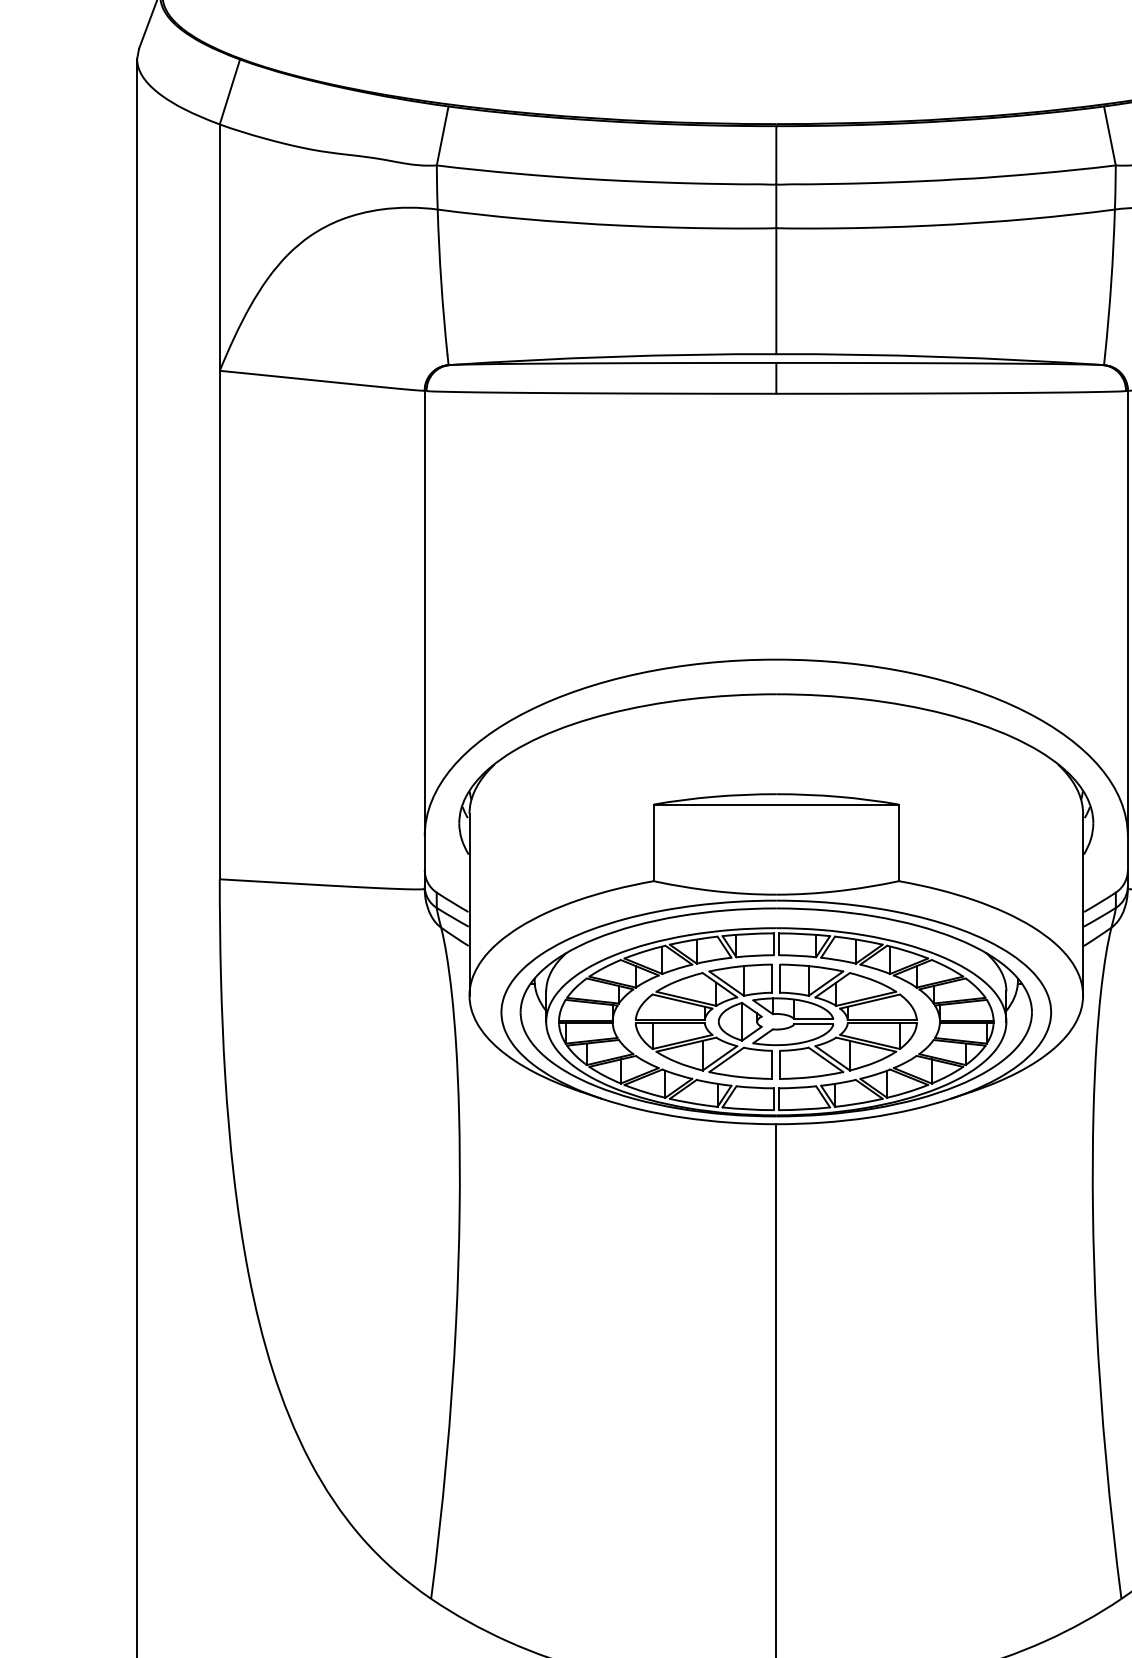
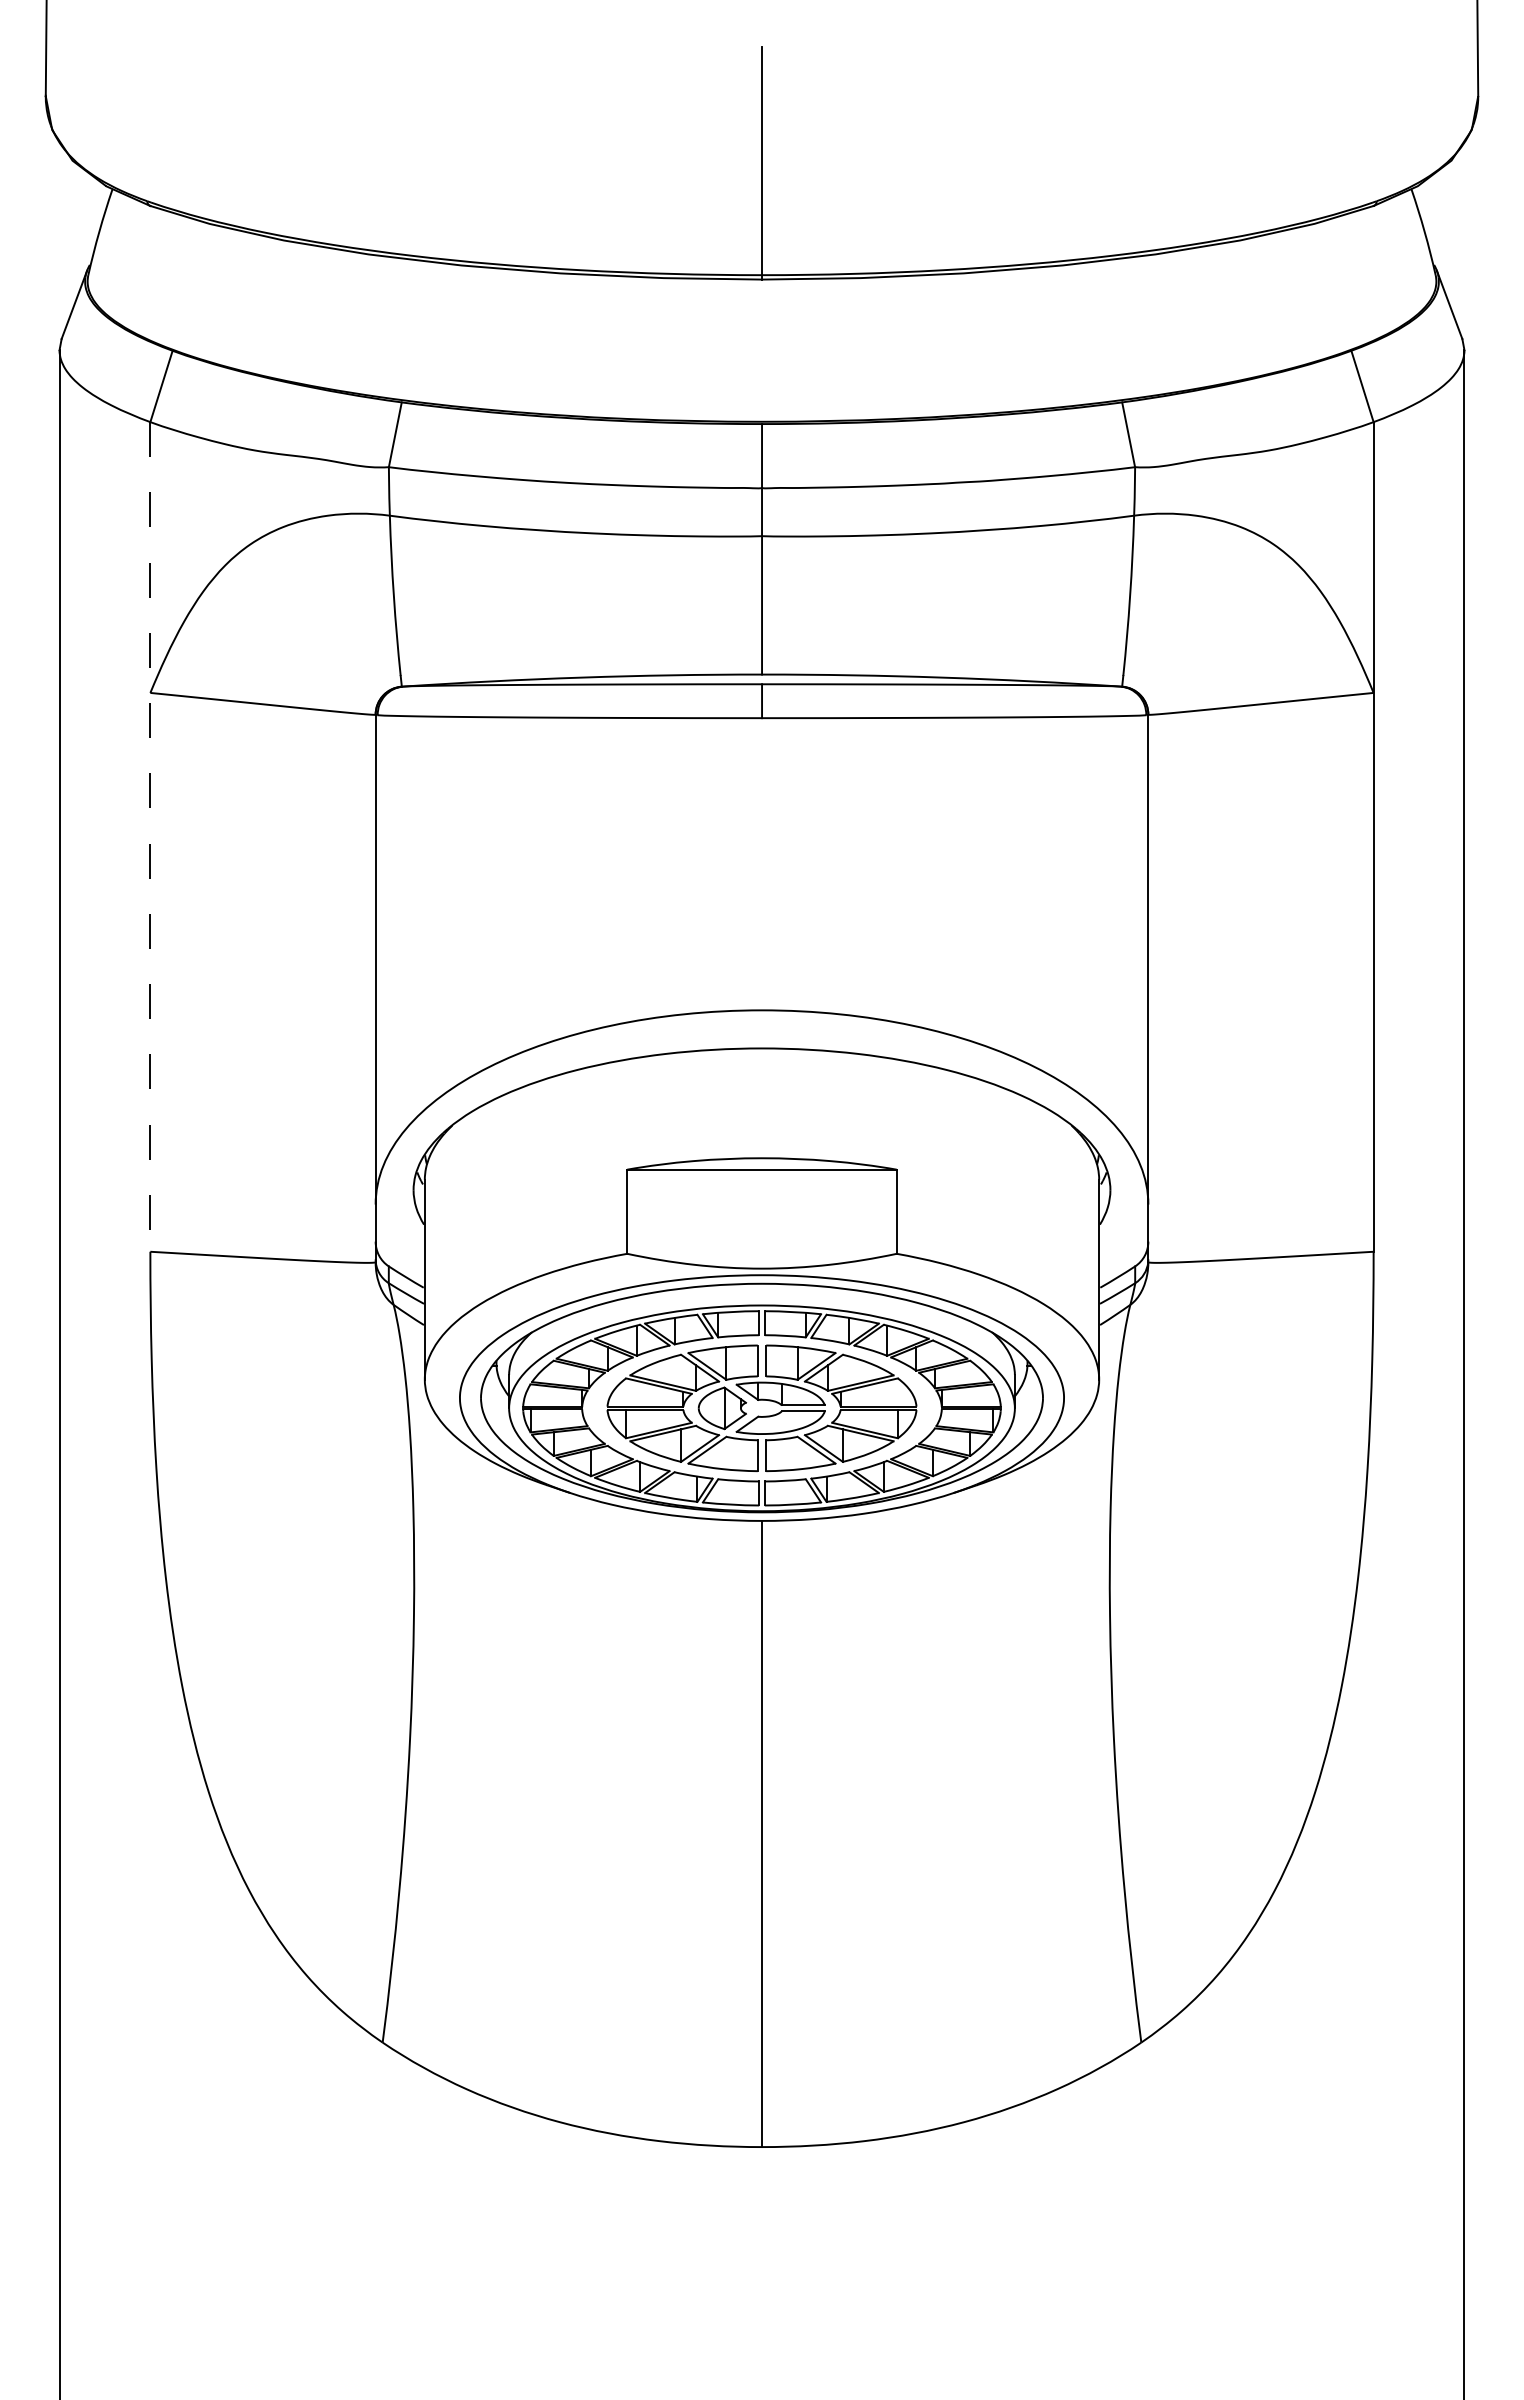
line: (219, 501) -> (150, 836), solid -> dashed

